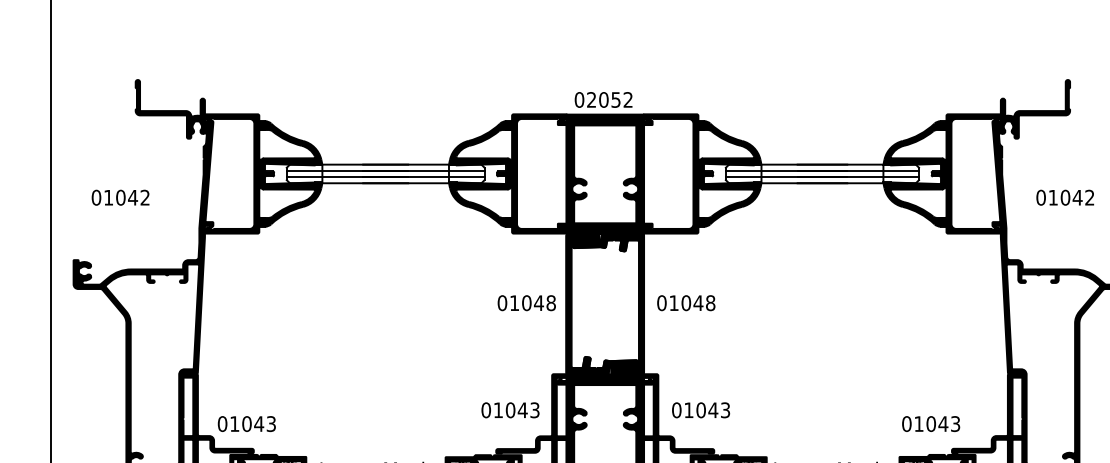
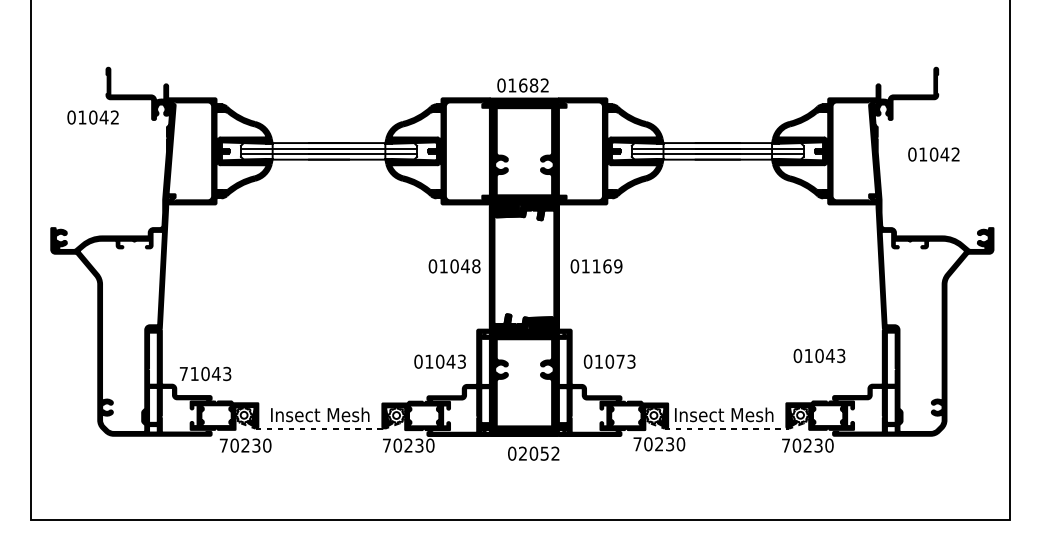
text: (604, 99) -> (523, 85), 02052 -> 01682
text: (119, 197) -> (92, 117), moved
text: (1064, 197) -> (933, 154), moved
text: (698, 303) -> (607, 266), 01048 -> 01169
text: (713, 410) -> (620, 361), 01043 -> 01073
text: (222, 423) -> (183, 373), 01043 -> 71043
text: (931, 423) -> (819, 355), moved

